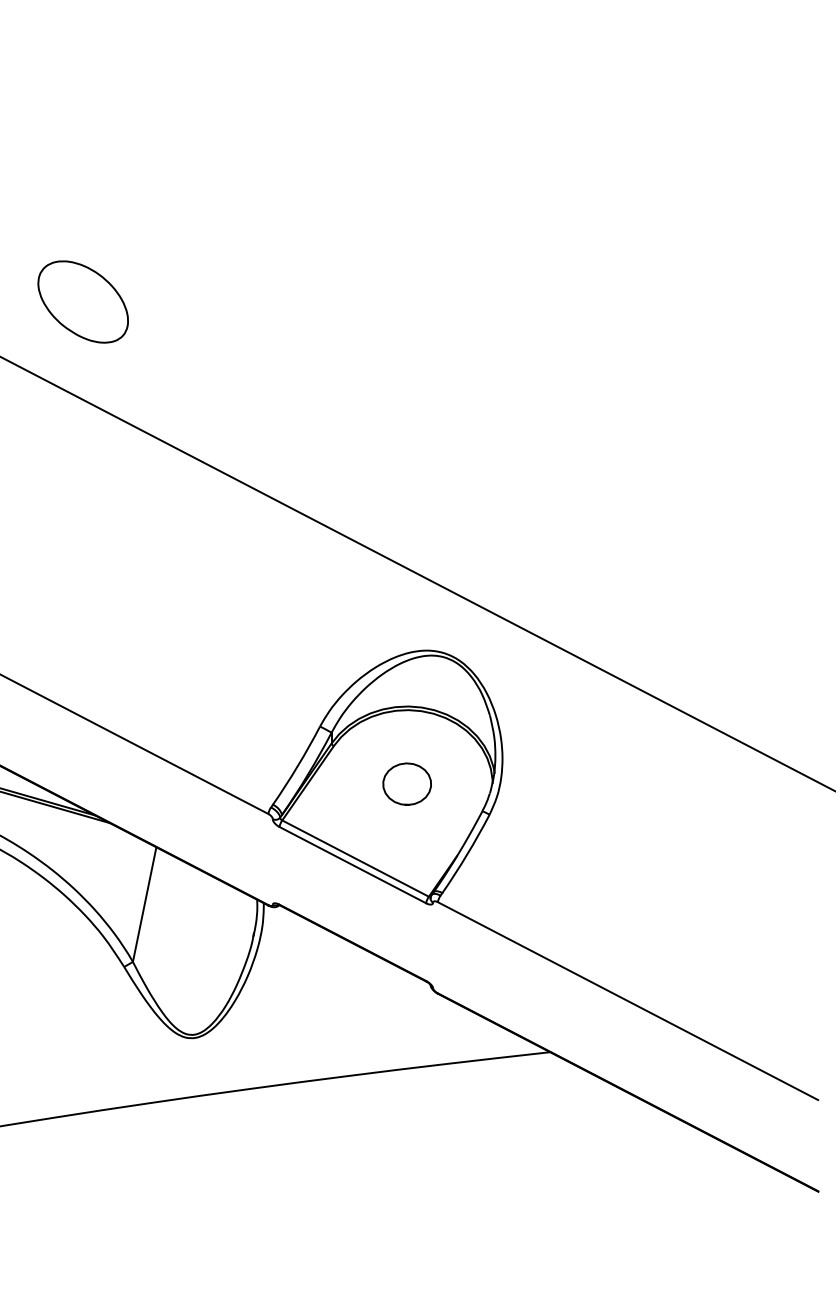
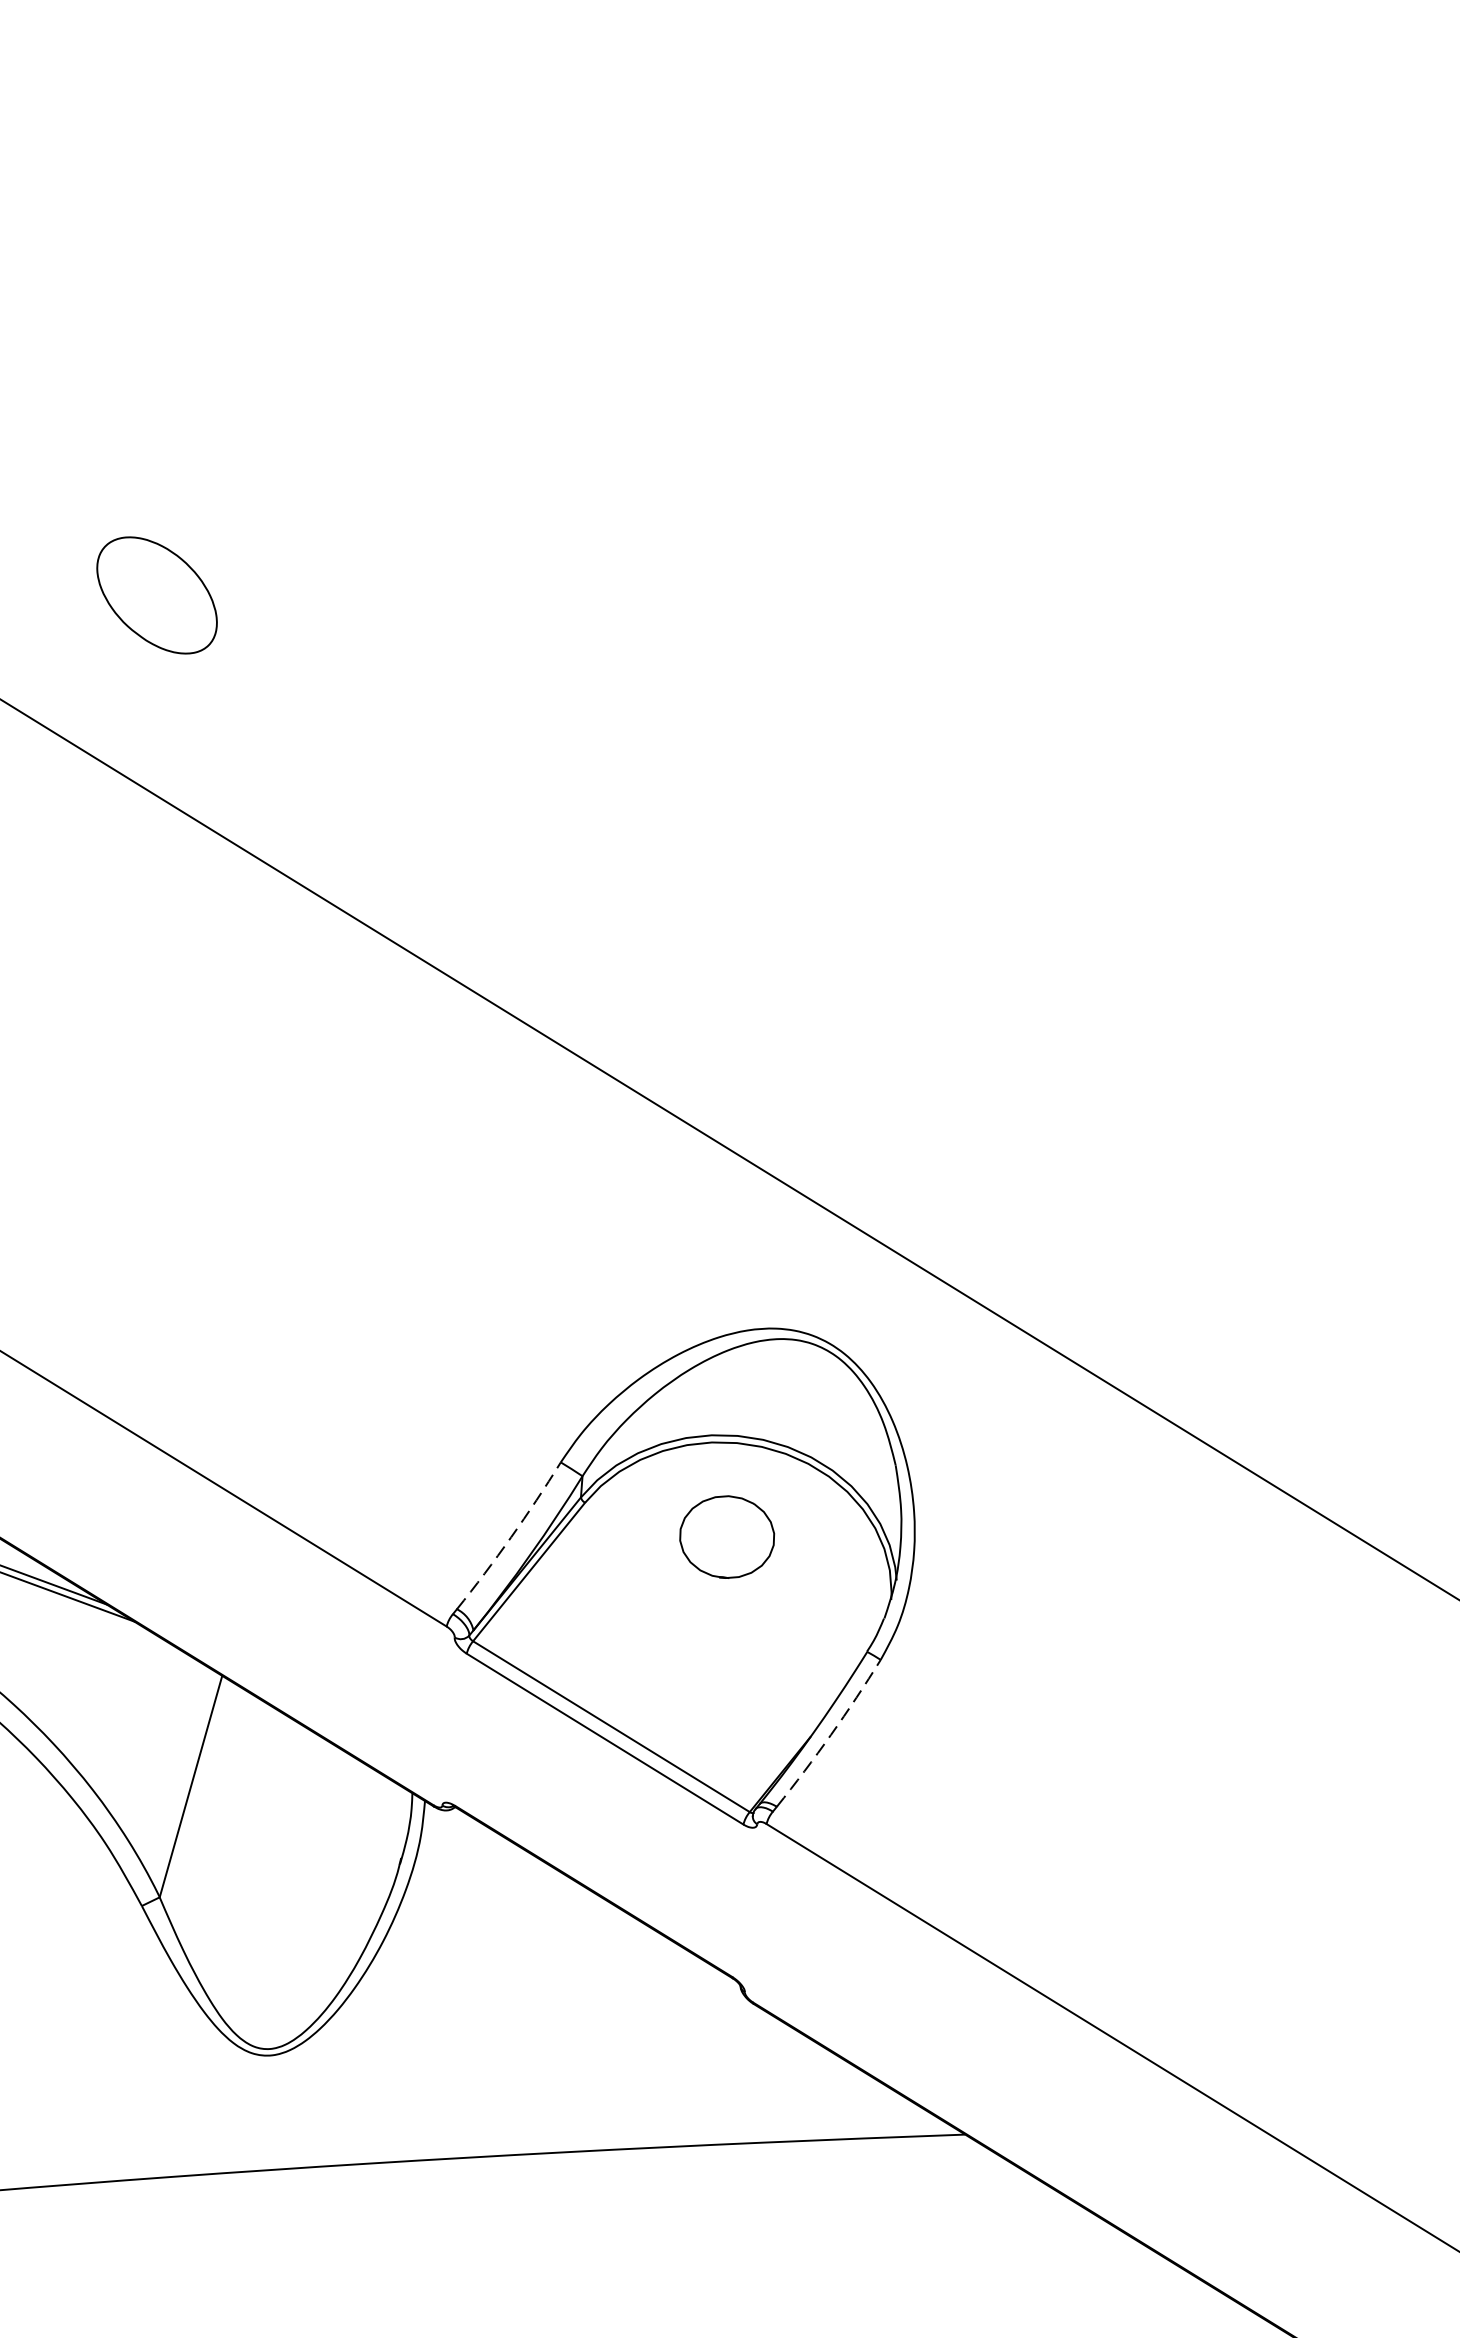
part: (82, 301) -> (155, 594), size x0.7
arc: (297, 766) -> (510, 1537), solid -> dashed
part: (406, 783) -> (725, 1535), moved
arc: (467, 854) -> (831, 1734), solid -> dashed

